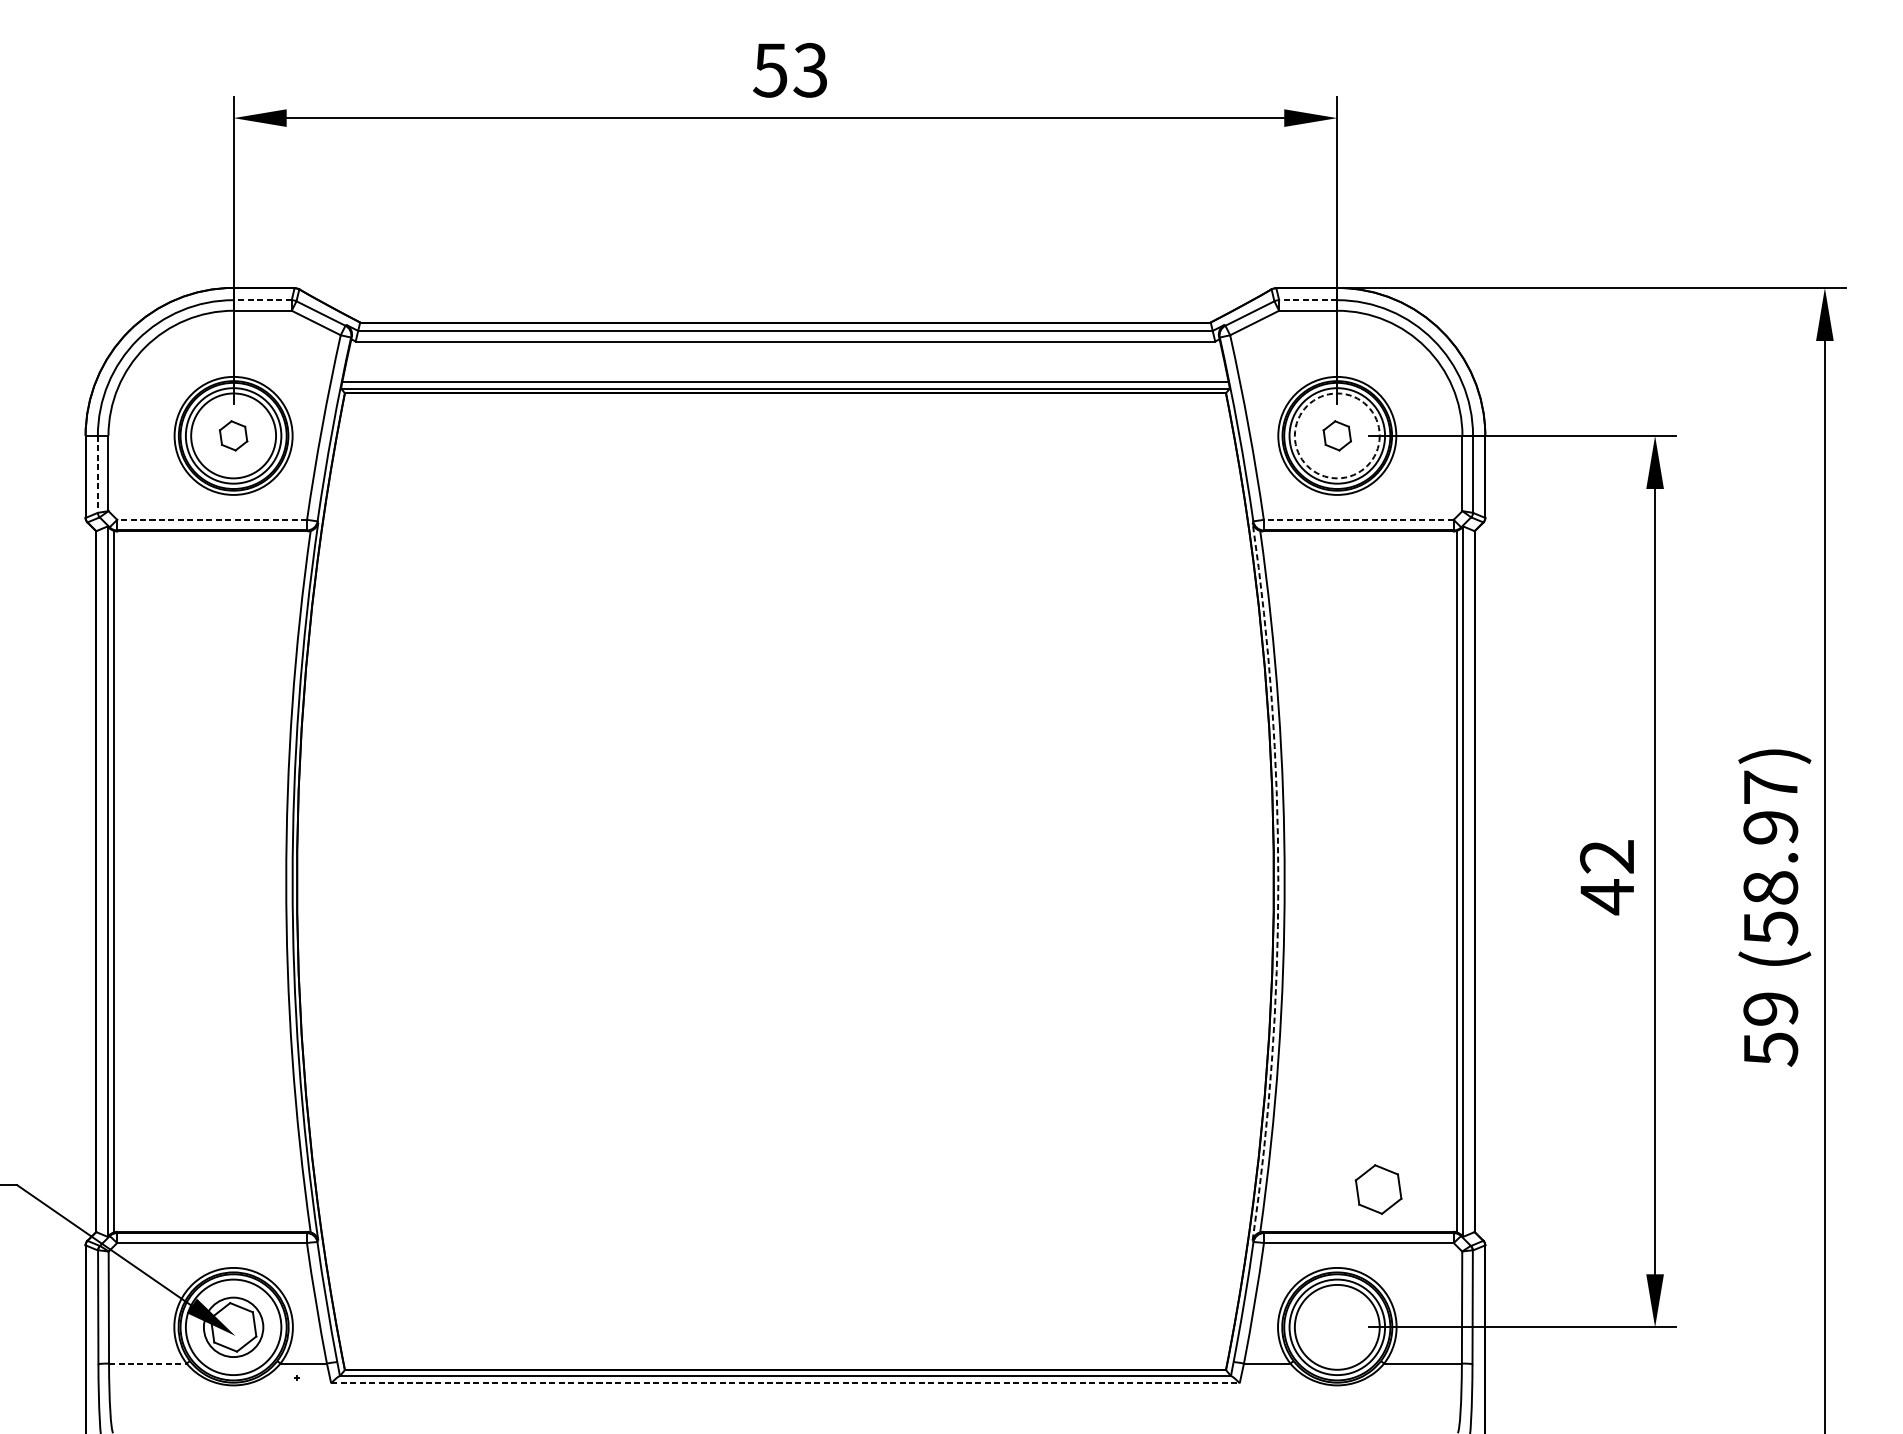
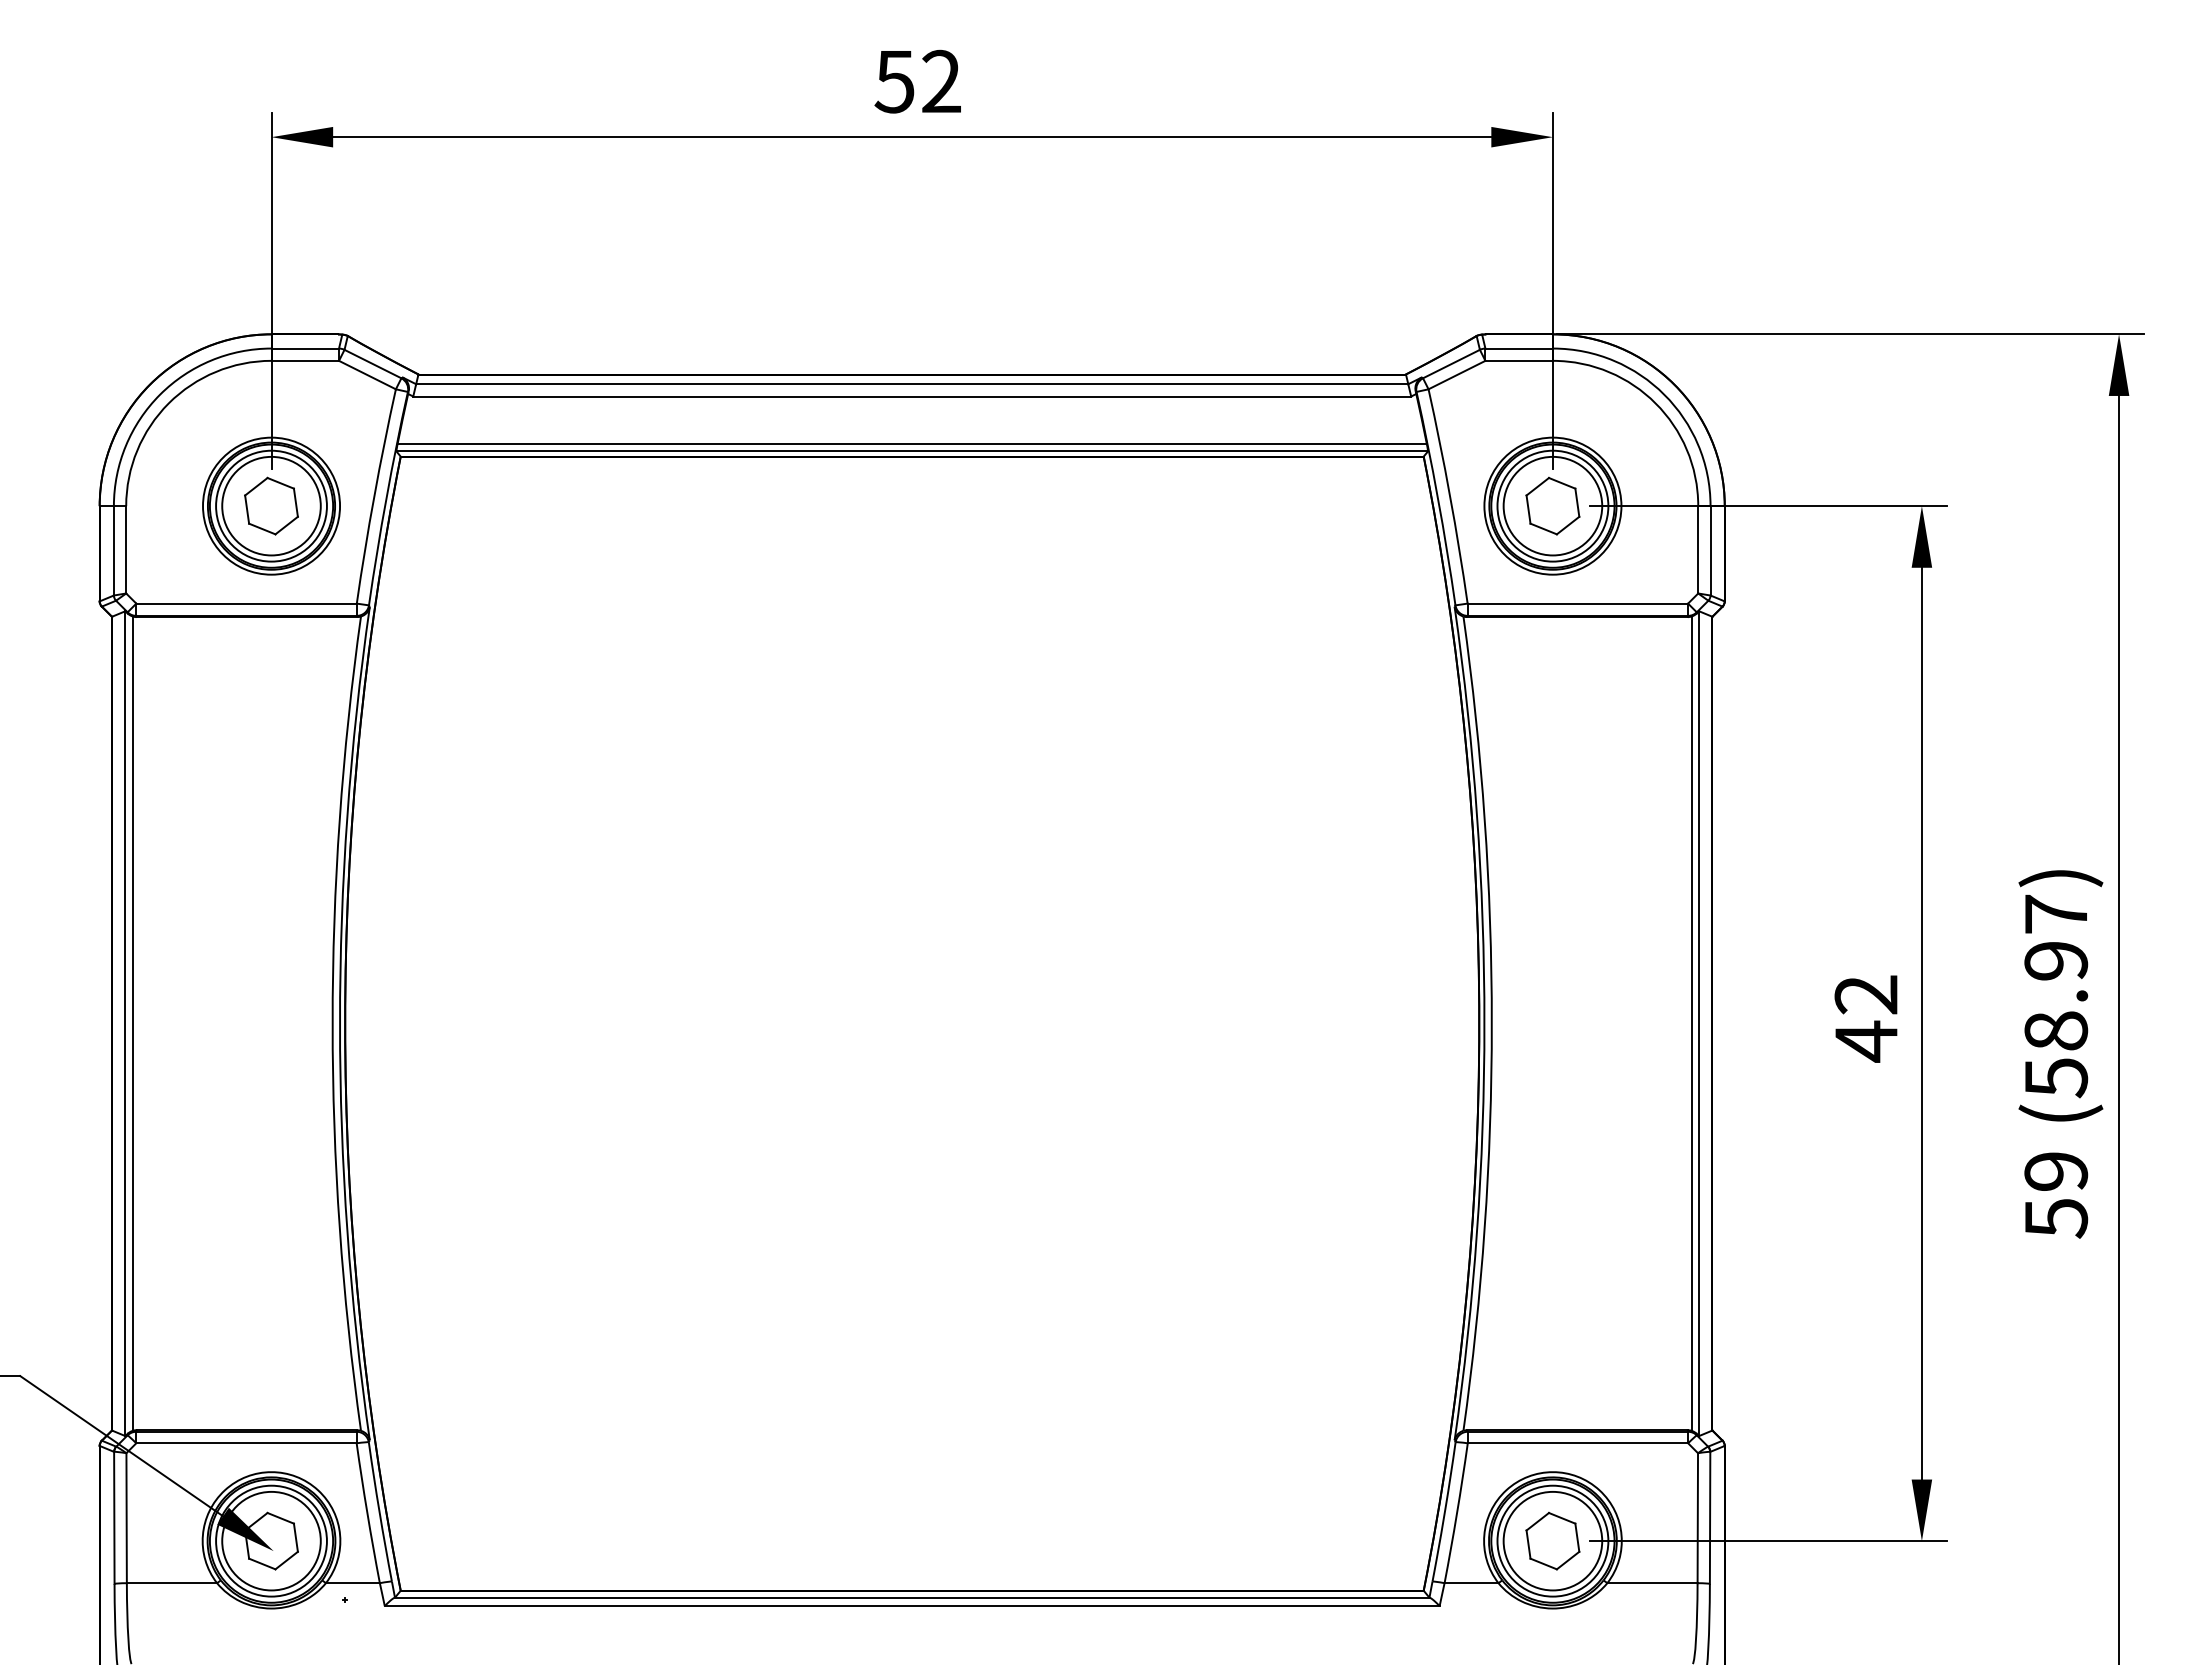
text: (809, 70) -> (940, 81), 53 -> 52
line: (262, 300) -> (305, 348), dashed -> solid
line: (1308, 300) -> (1519, 348), dashed -> solid
part: (233, 435) -> (271, 505), size x1.67
circle: (1336, 435) -> (1552, 505), dashed -> solid
part: (1336, 435) -> (1552, 505), size x1.67
line: (97, 474) -> (113, 550), dashed -> solid
line: (212, 519) -> (246, 603), dashed -> solid
line: (1358, 519) -> (1577, 603), dashed -> solid
arc: (1278, 881) -> (1484, 1023), dashed -> solid
part: (1378, 1188) -> (1552, 1540), moved
circle: (233, 1326) -> (271, 1540), size x1.43
line: (148, 1363) -> (172, 1583), dashed -> solid
line: (785, 1383) -> (912, 1606), dashed -> solid

